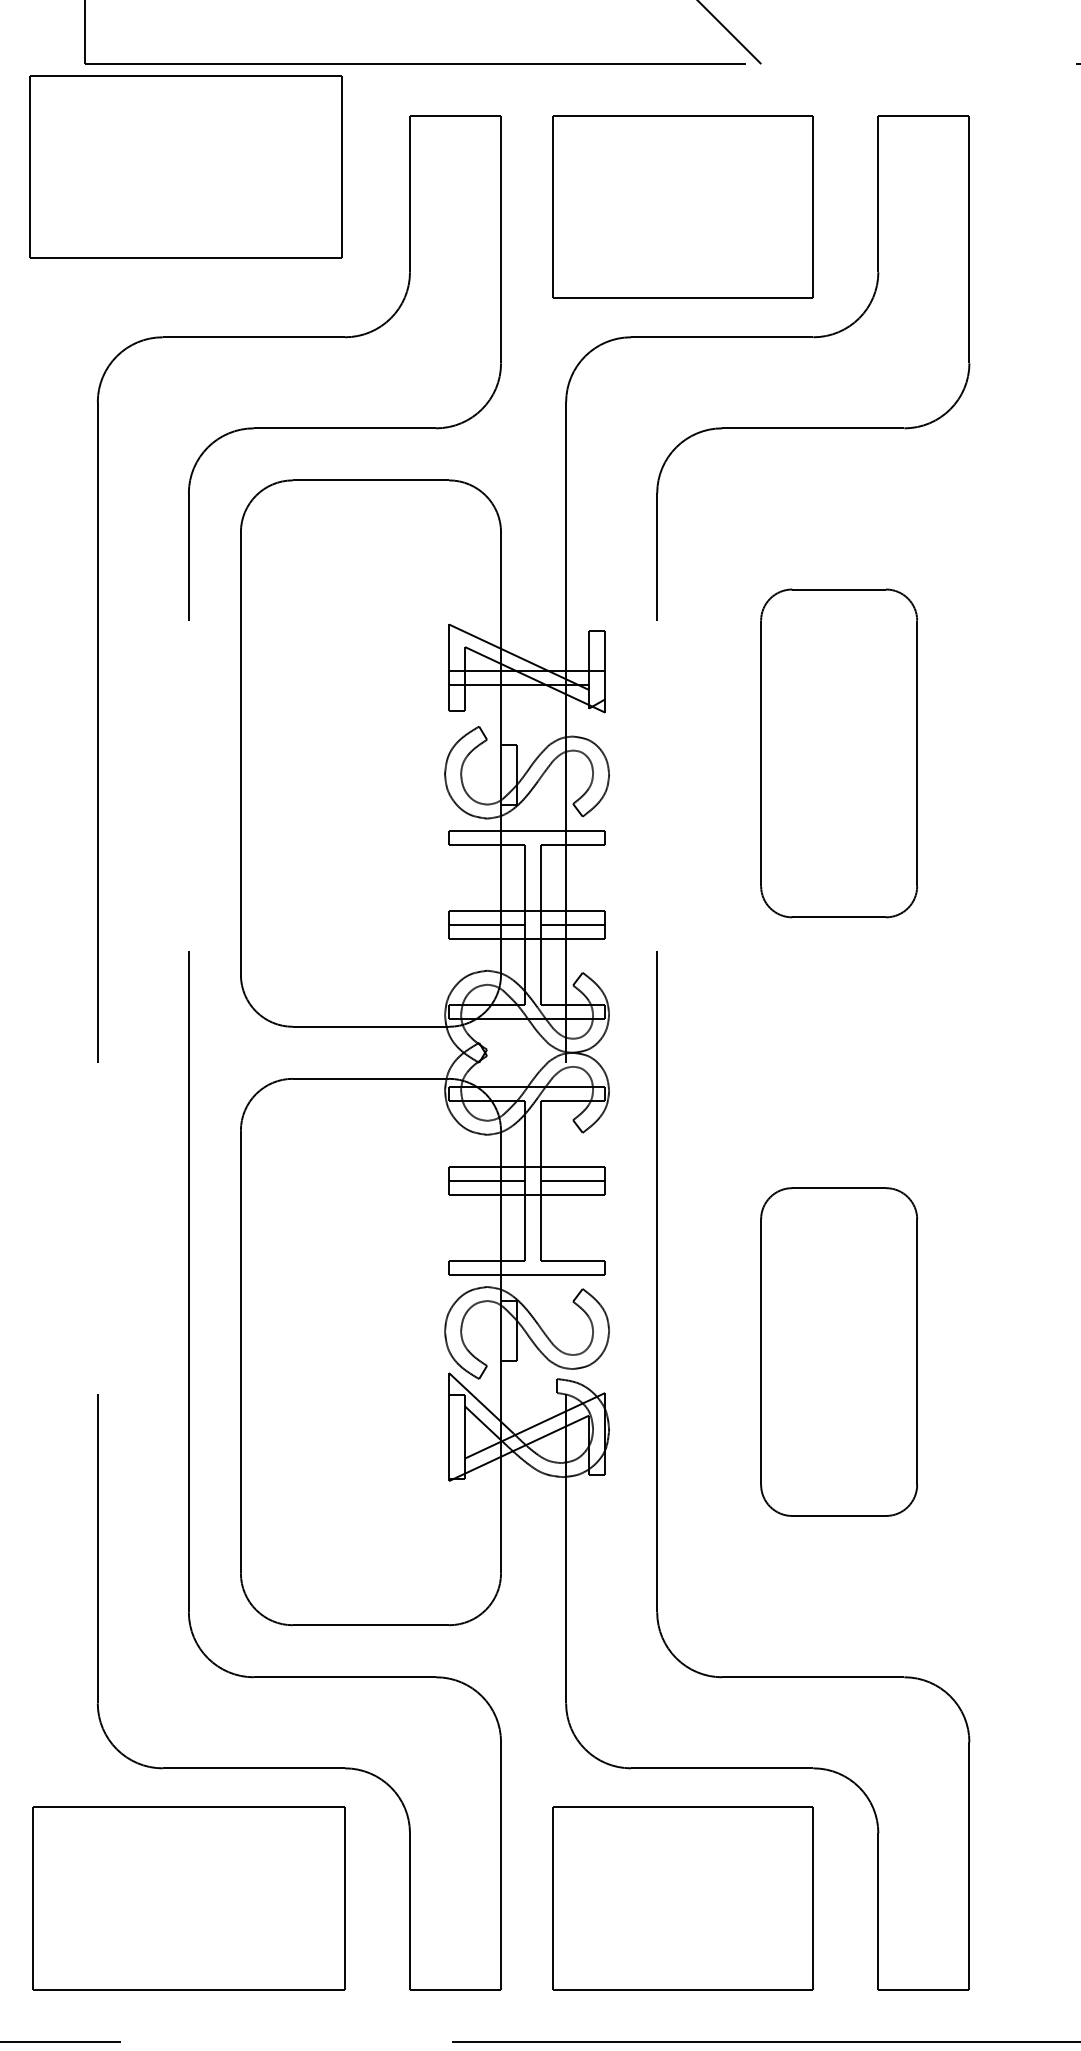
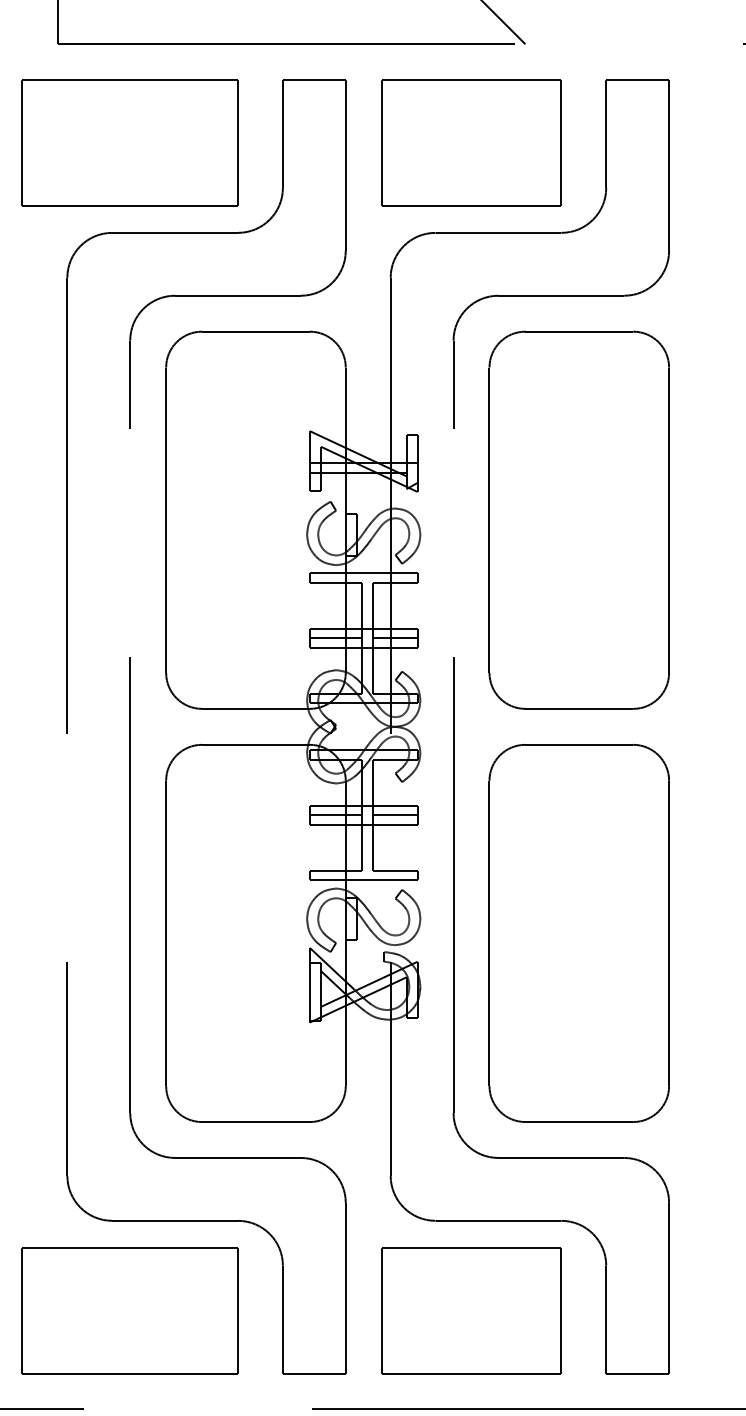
part: (184, 165) -> (129, 142), moved
part: (838, 752) -> (578, 519), size x1.67
part: (838, 1352) -> (578, 933), size x1.67

